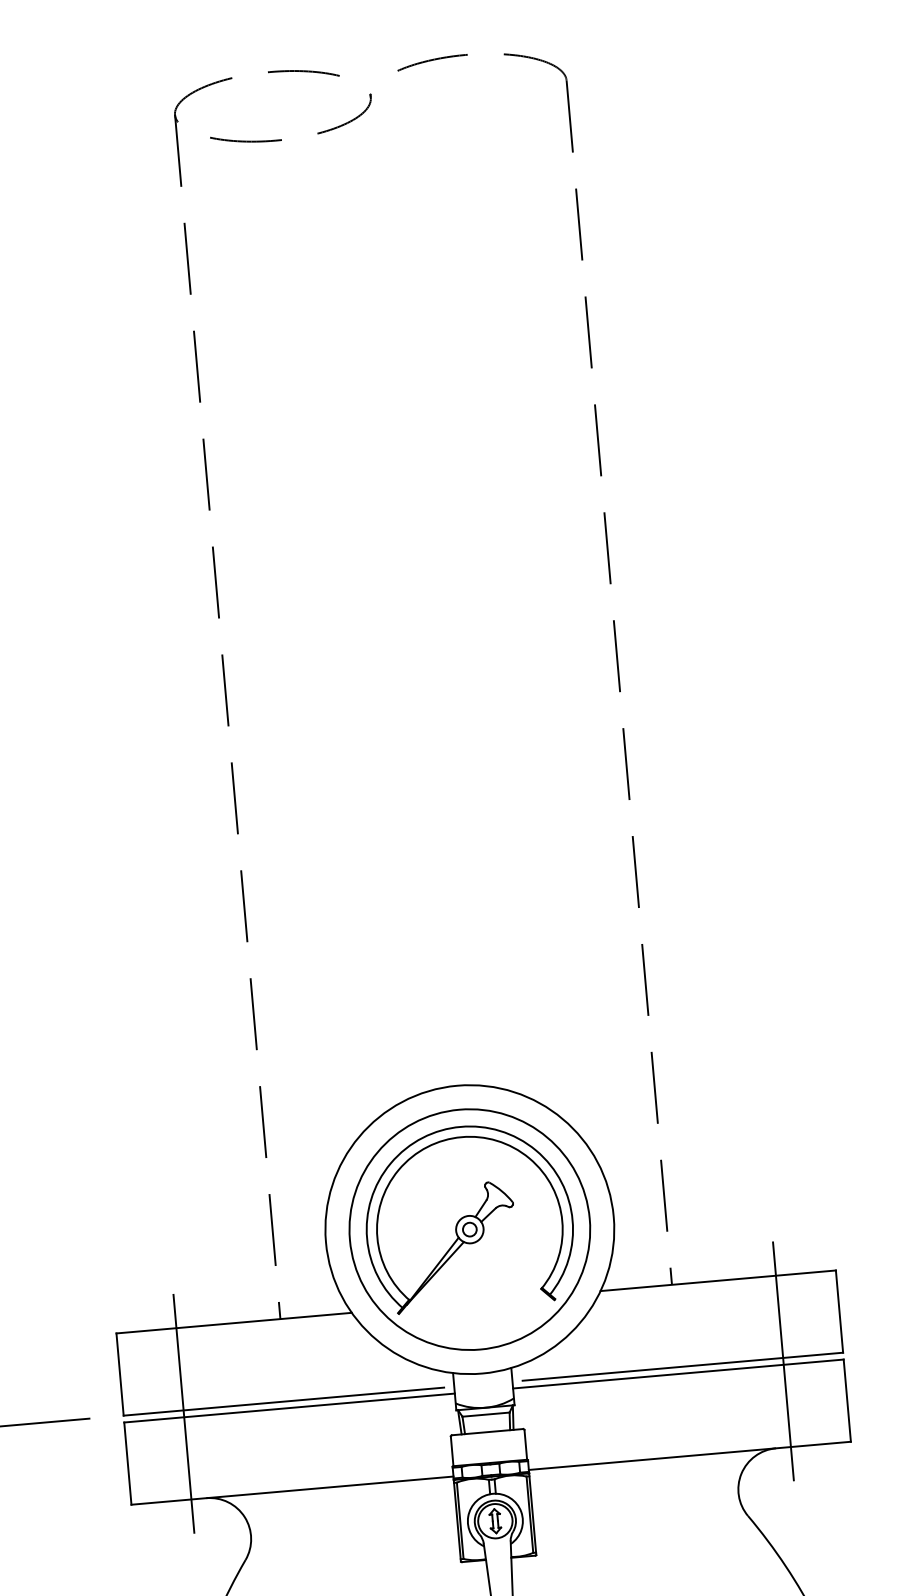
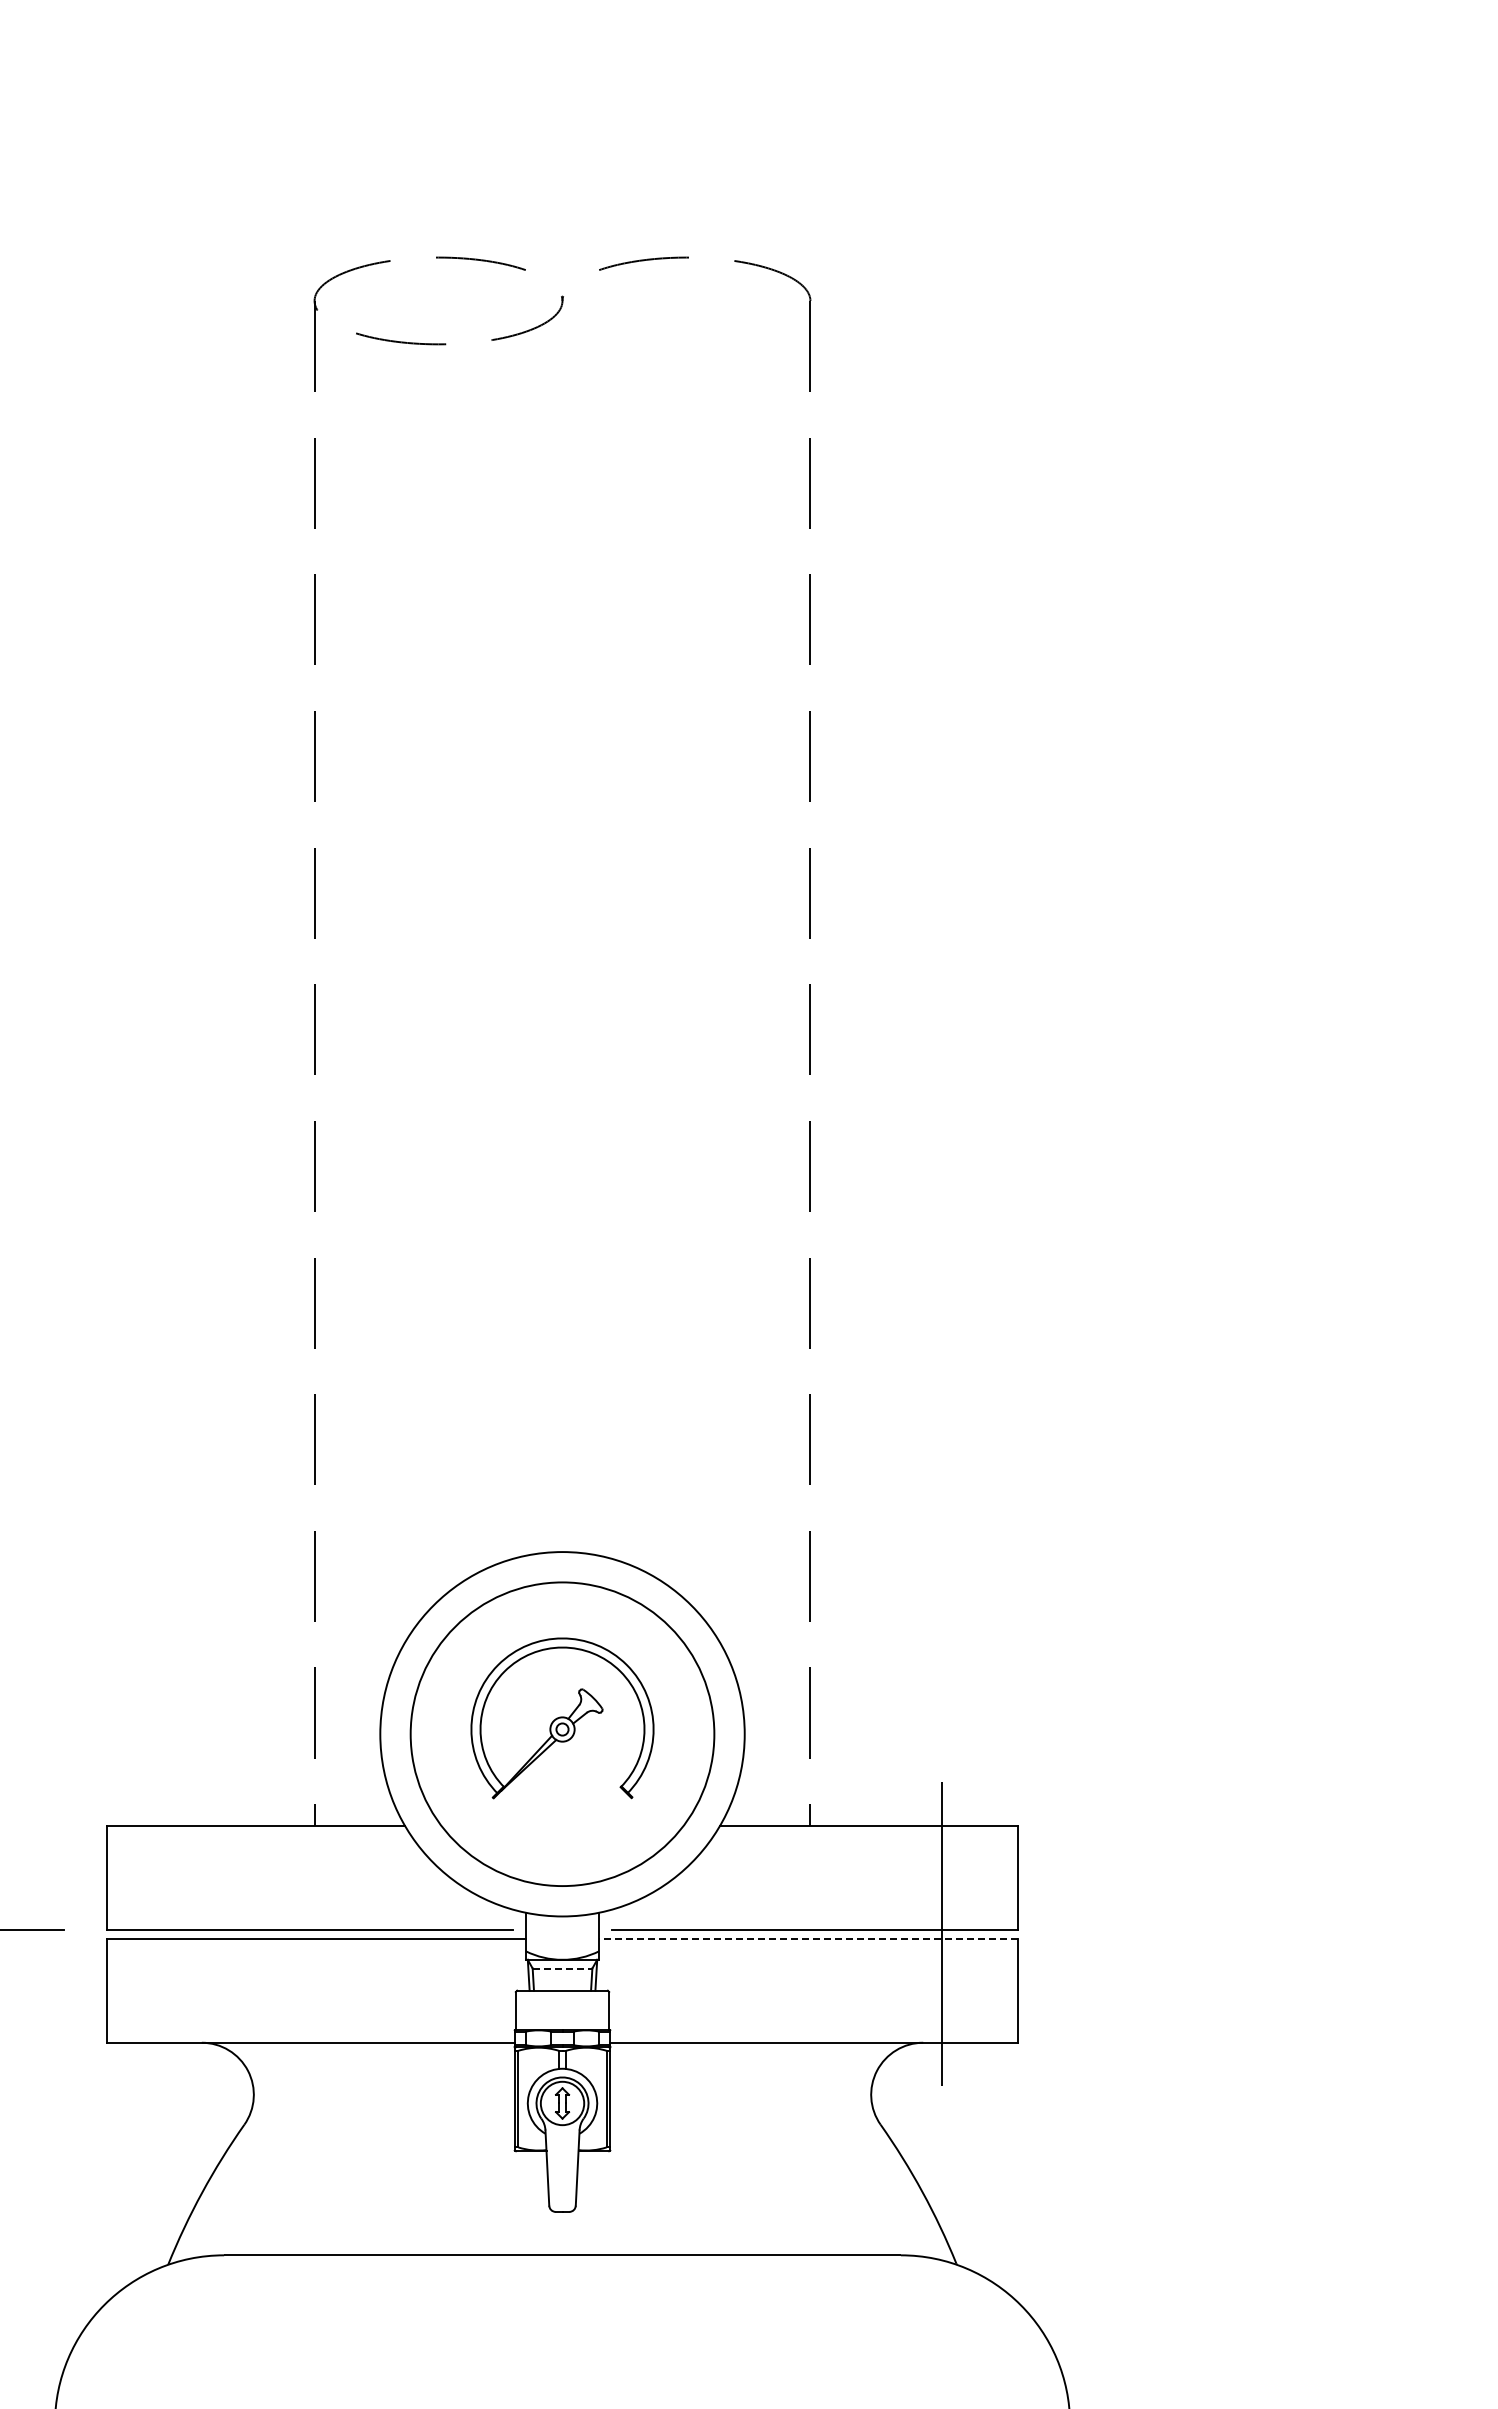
part: (468, 1217) -> (562, 1718), size x0.7
line: (678, 1373) -> (808, 1938), solid -> dashed
line: (183, 1414) -> (182, 1934), removed
line: (486, 1414) -> (562, 1968), solid -> dashed

